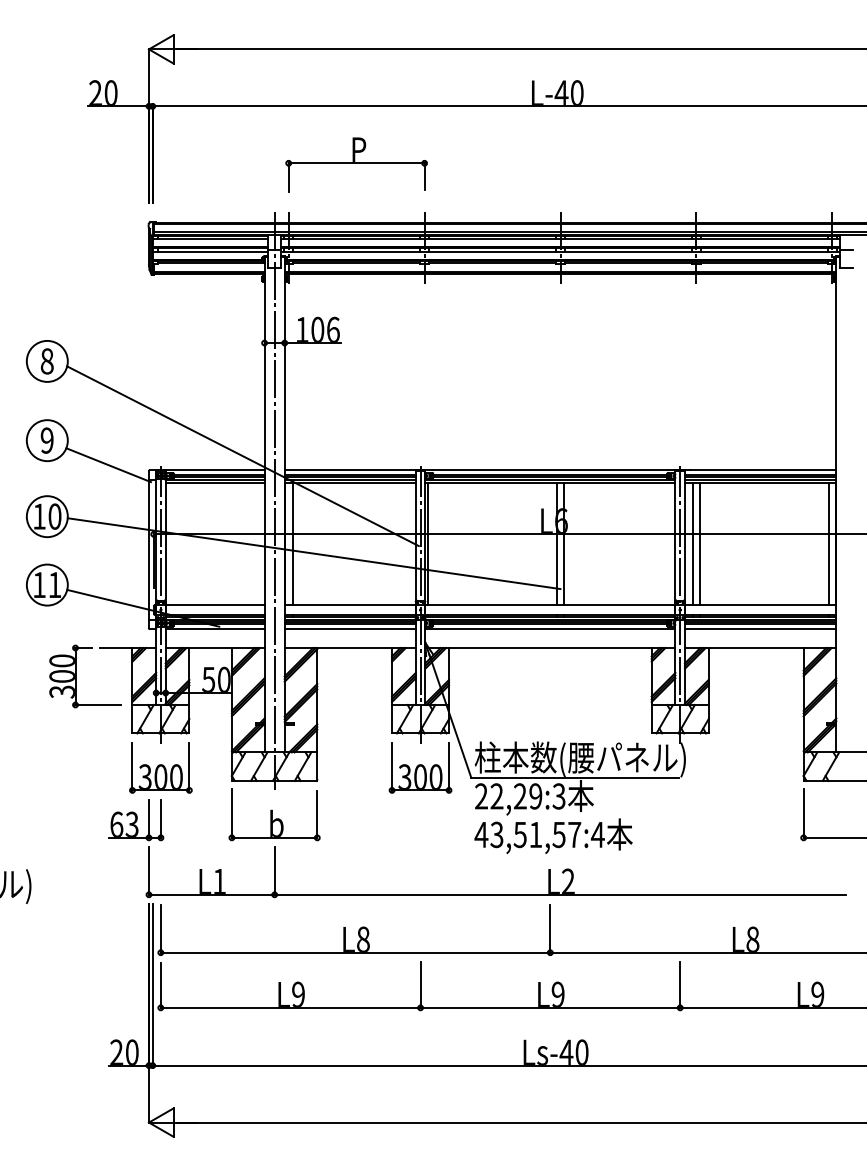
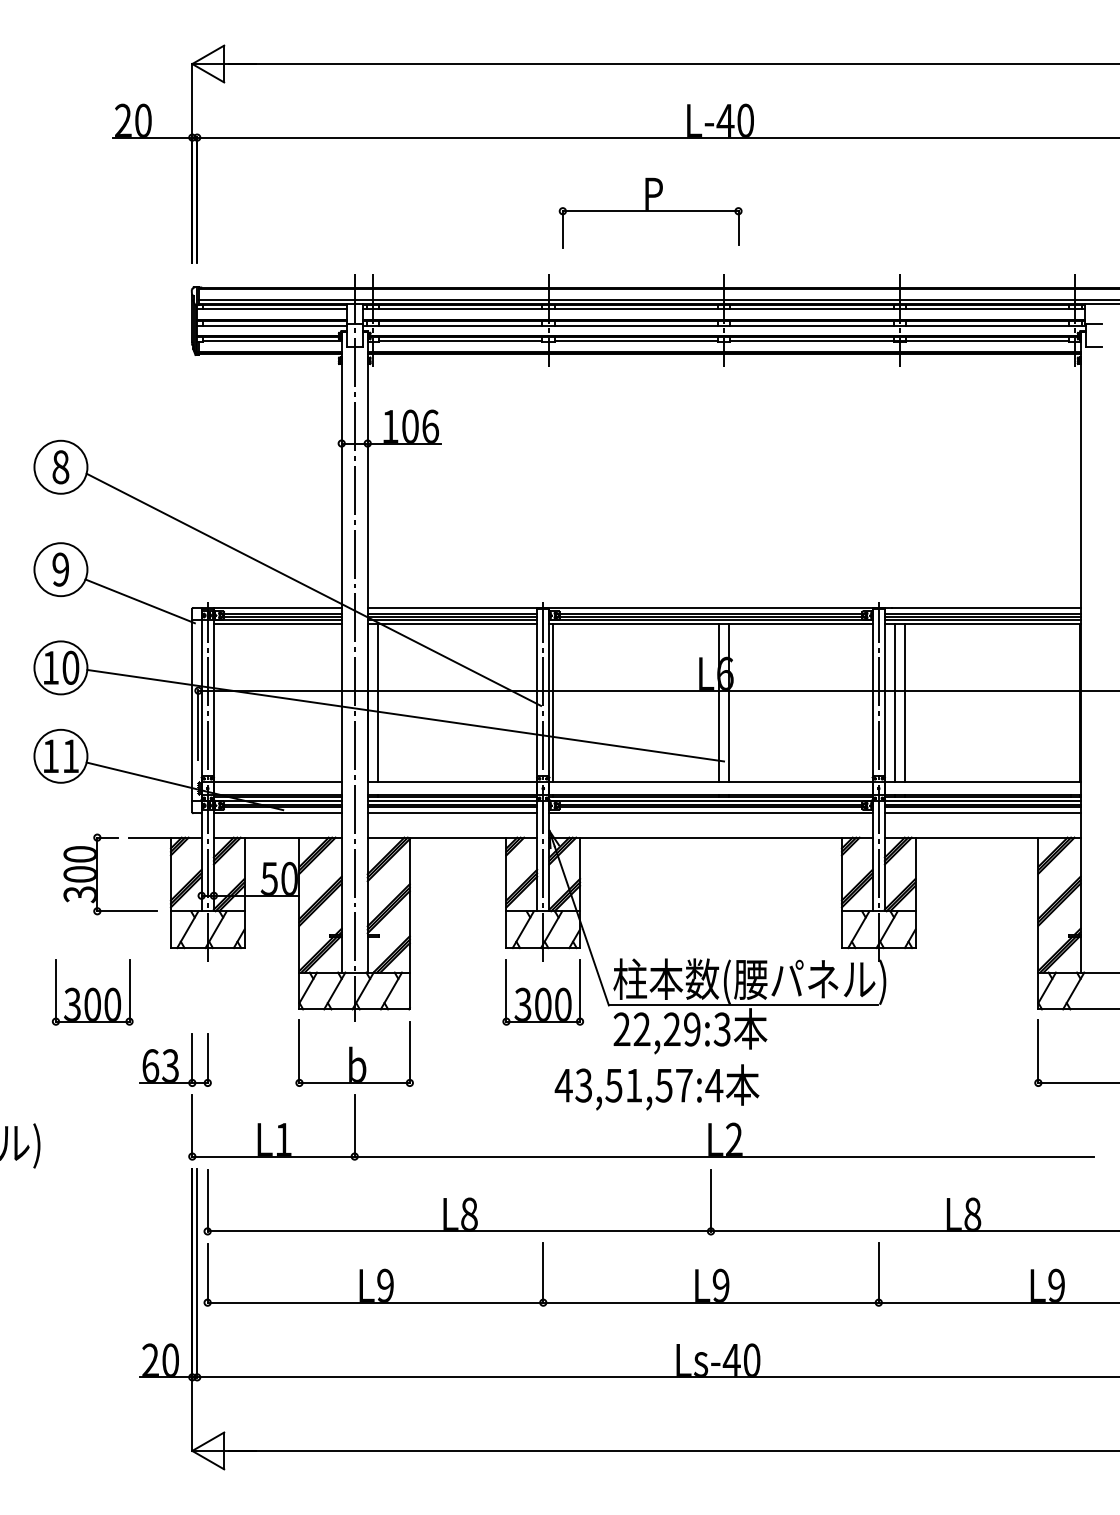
part: (356, 164) -> (650, 212), moved
line: (828, 543) -> (1070, 702), removed
part: (160, 767) -> (92, 992), moved
text: (553, 835) -> (656, 1086), moved

